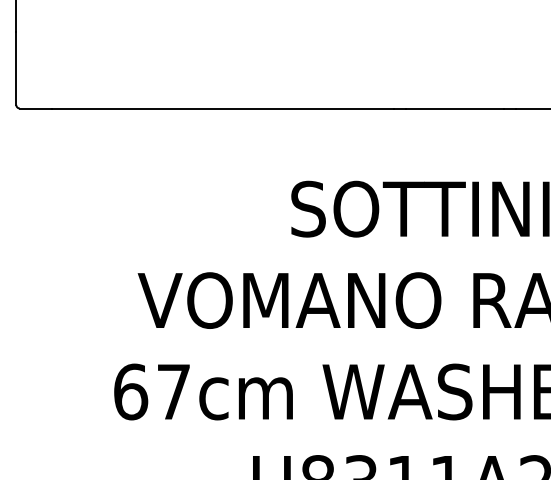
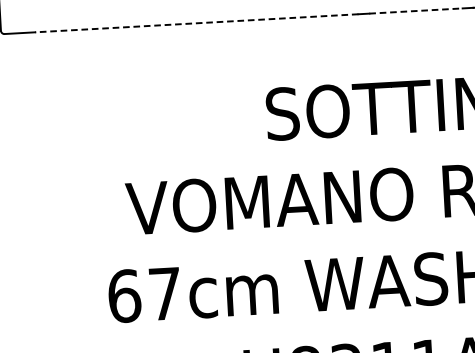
line: (223, 108) -> (197, 23), solid -> dashed
line: (455, 108) -> (416, 10), solid -> dashed

